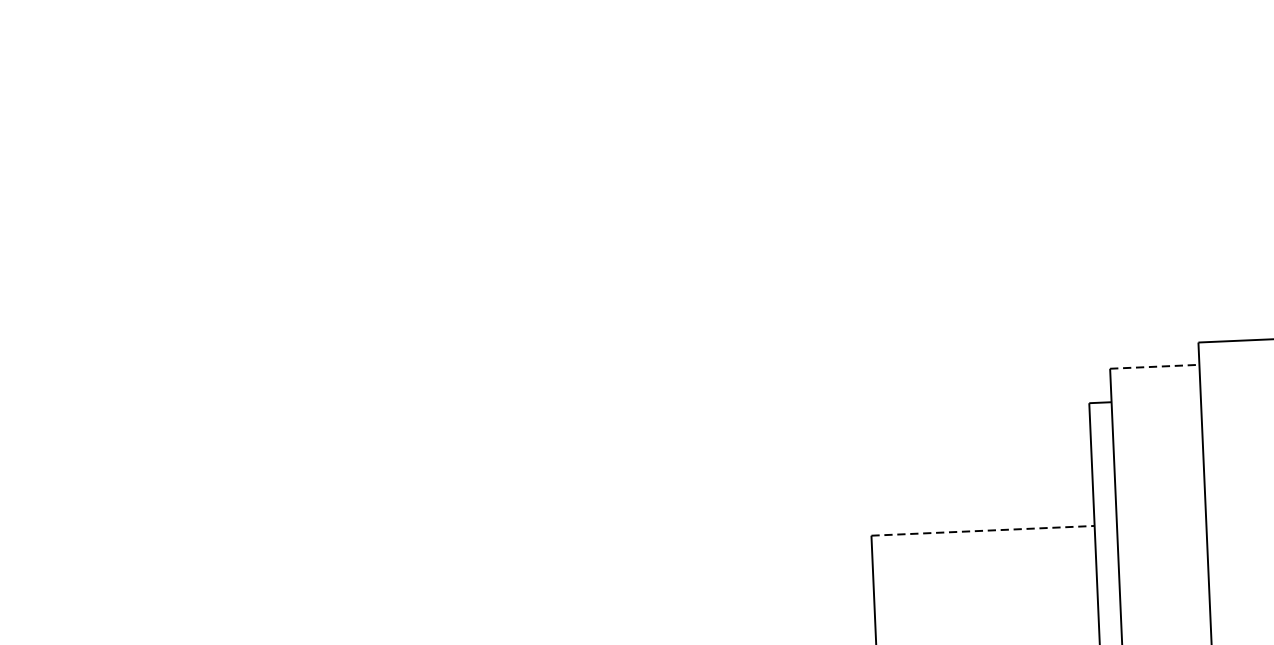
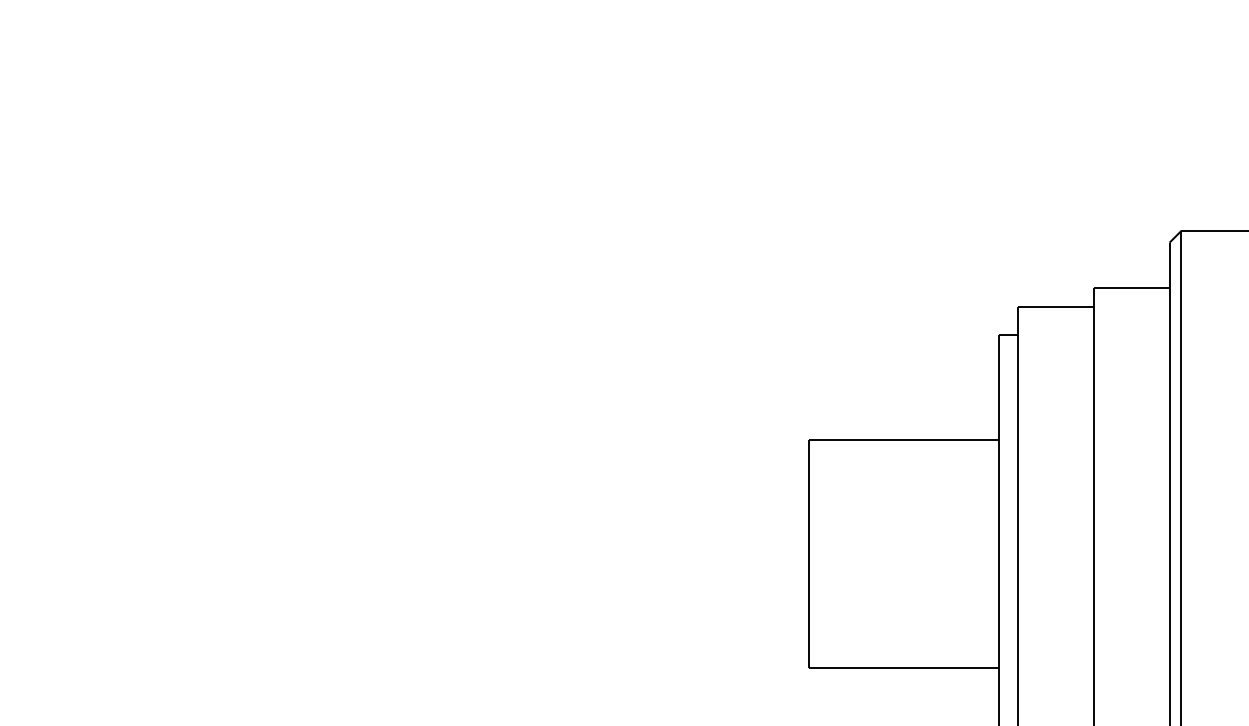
line: (1154, 366) -> (1055, 306), dashed -> solid
line: (982, 530) -> (903, 439), dashed -> solid

